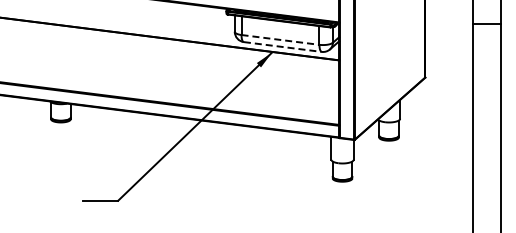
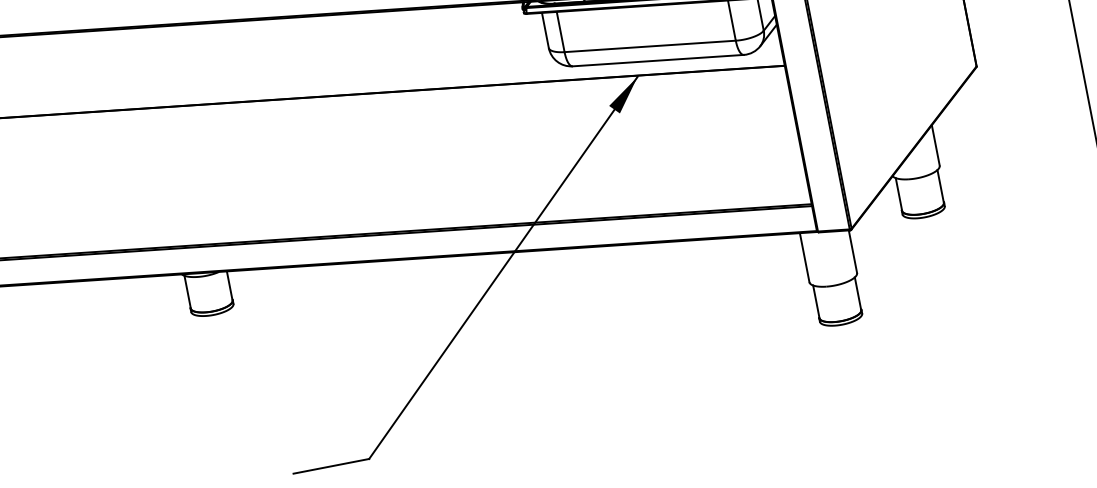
line: (280, 39) -> (650, 45), dashed -> solid
line: (283, 47) -> (659, 61), dashed -> solid

